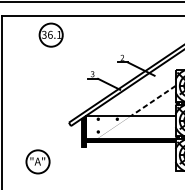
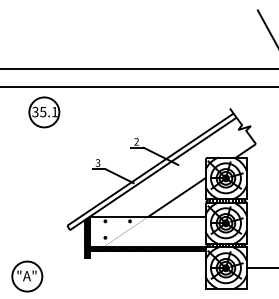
text: (50, 34) -> (43, 111), 36.1 -> 35.1
line: (153, 100) -> (176, 197), dashed -> solid

